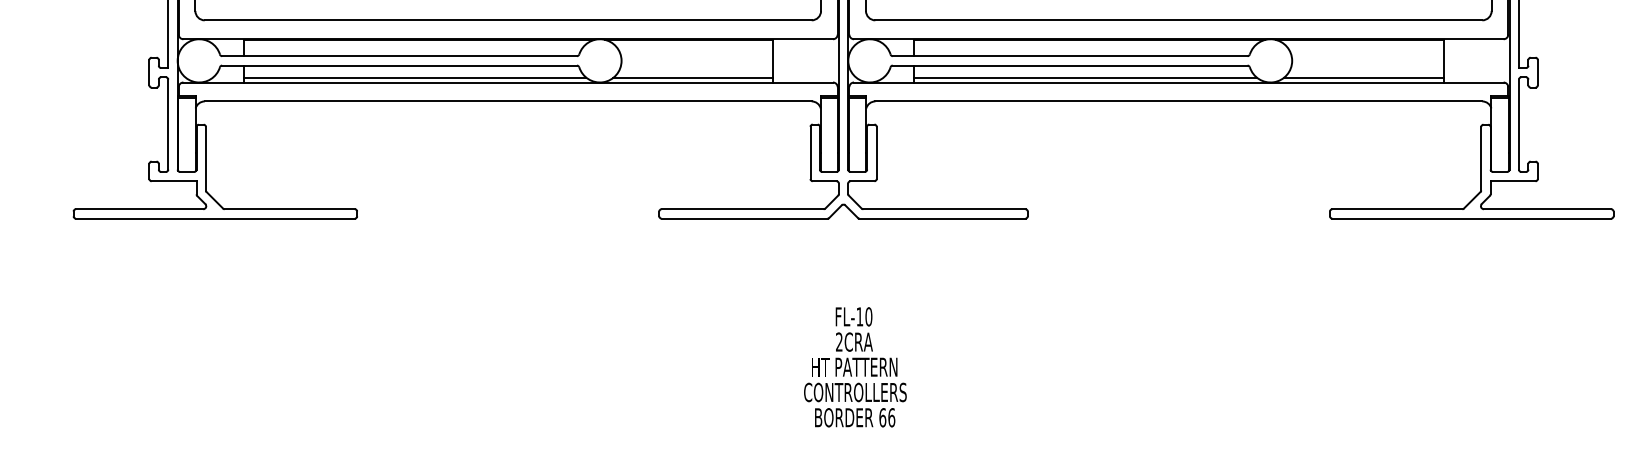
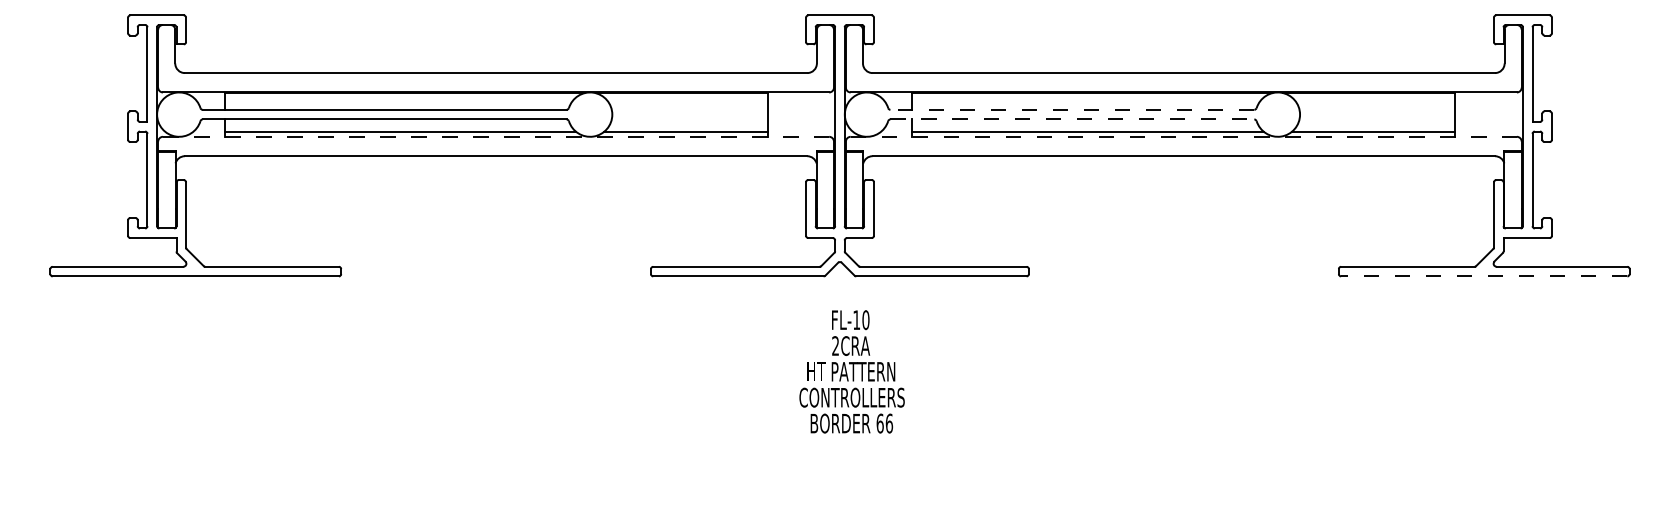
line: (1070, 55) -> (1072, 109), solid -> dashed
line: (1070, 65) -> (1072, 119), solid -> dashed
line: (508, 82) -> (496, 136), solid -> dashed
line: (1179, 82) -> (1184, 136), solid -> dashed
line: (1471, 218) -> (1483, 276), solid -> dashed
text: (854, 366) -> (851, 371), moved

